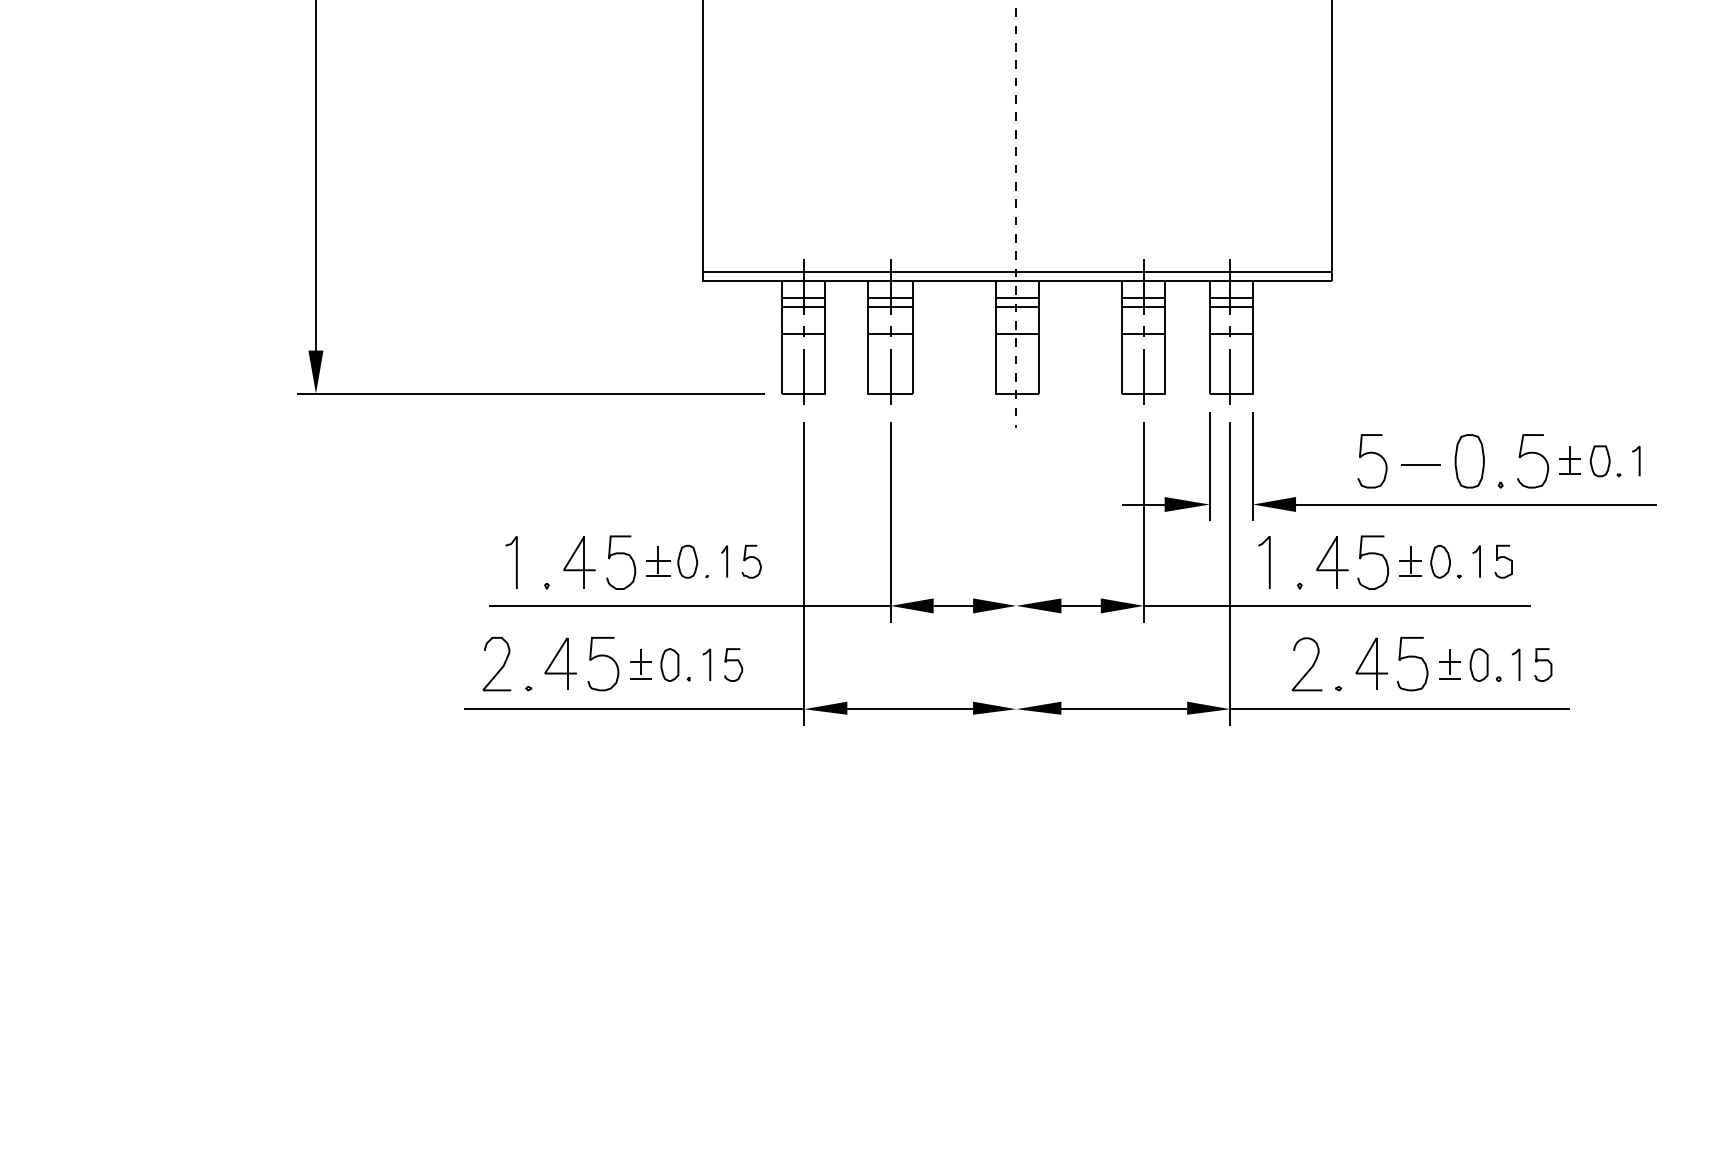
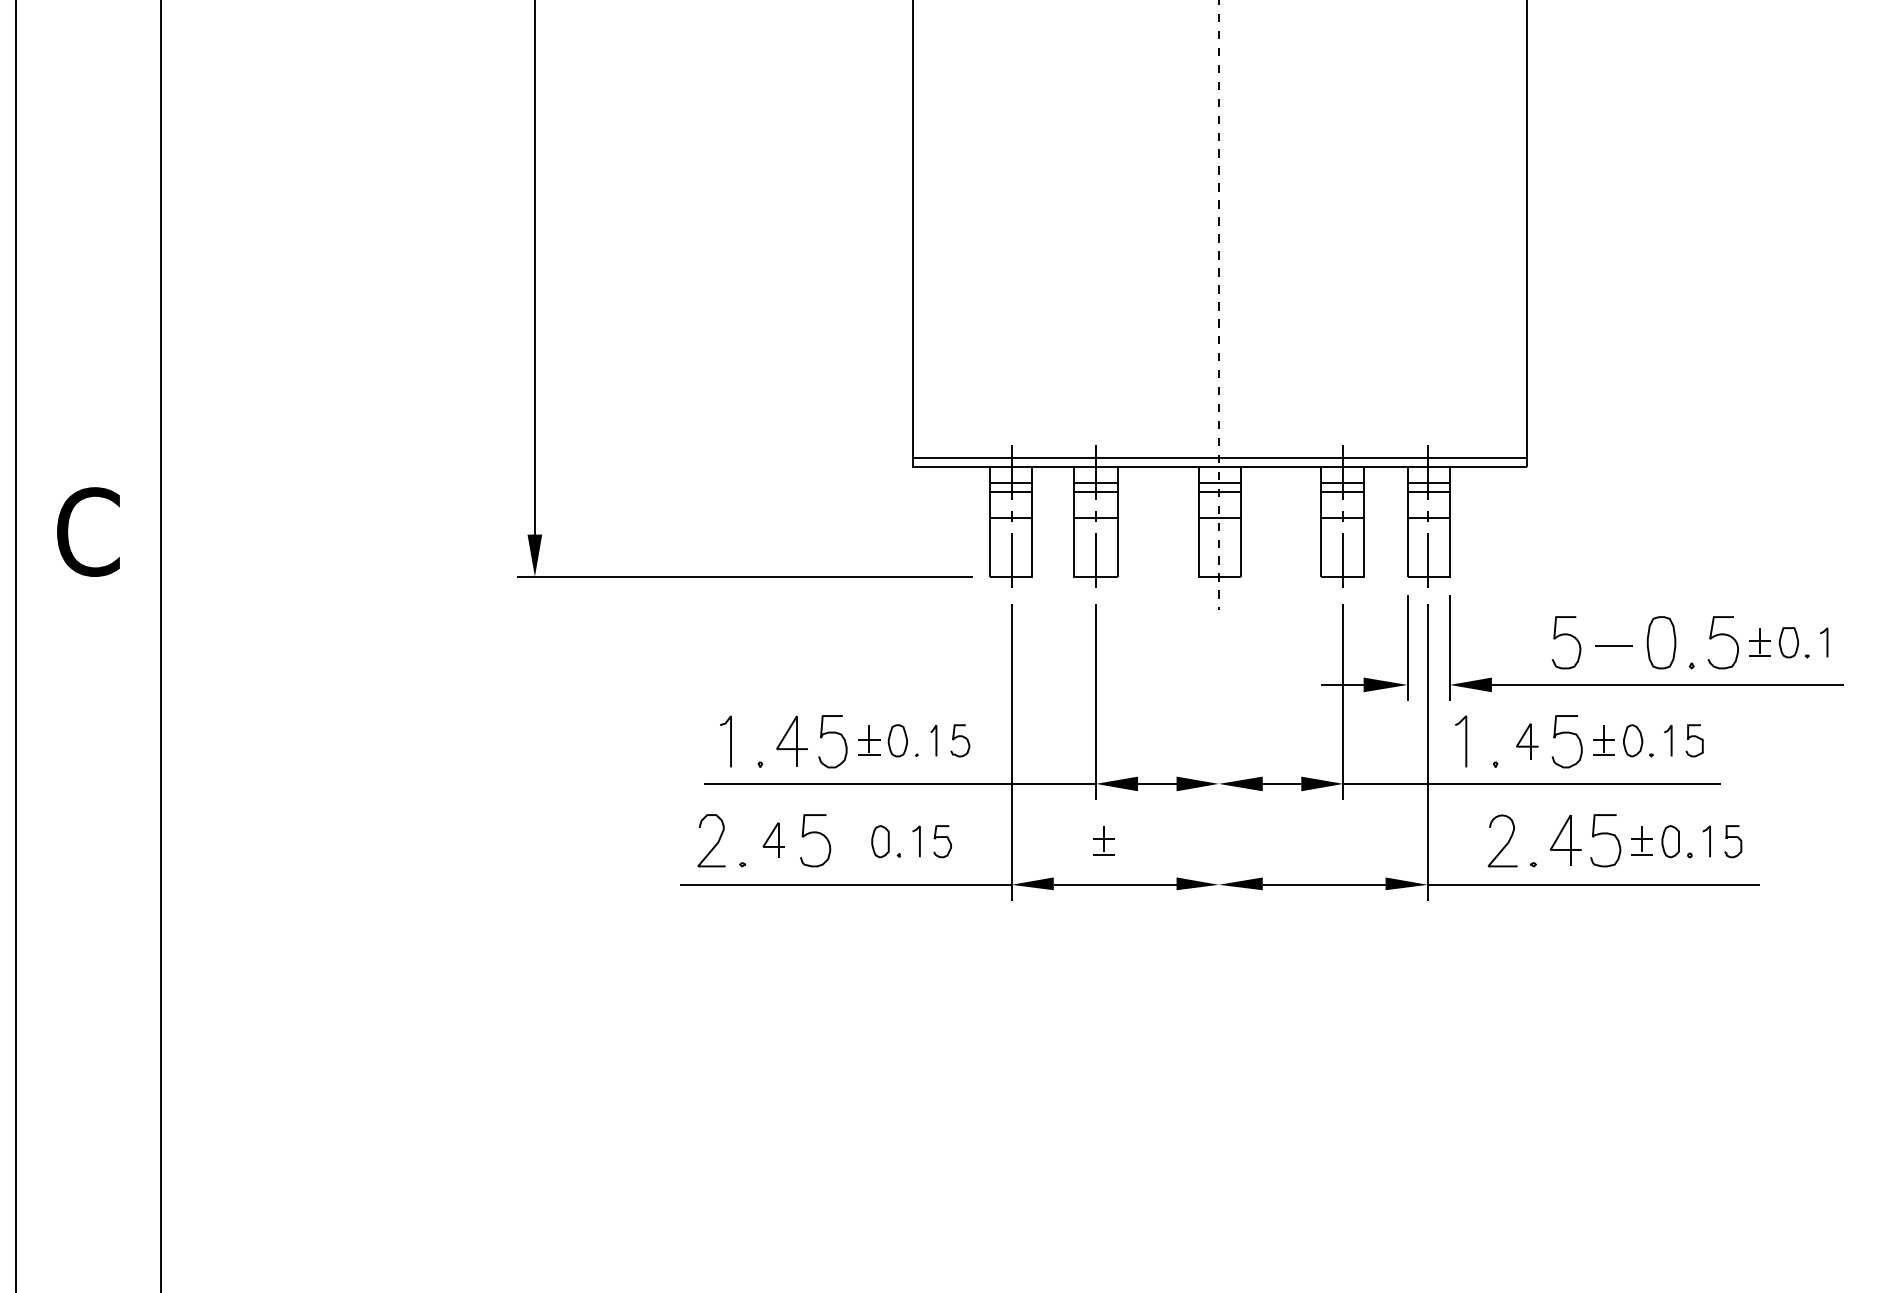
part: (1332, 561) -> (1527, 740), size x0.7
part: (560, 662) -> (773, 839), size x0.7
part: (640, 663) -> (1103, 840), moved

